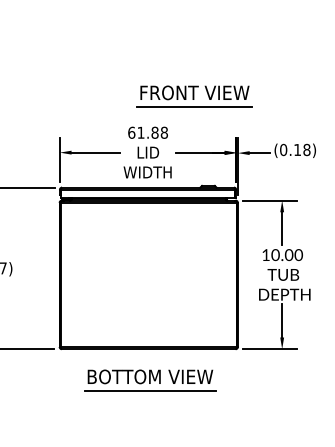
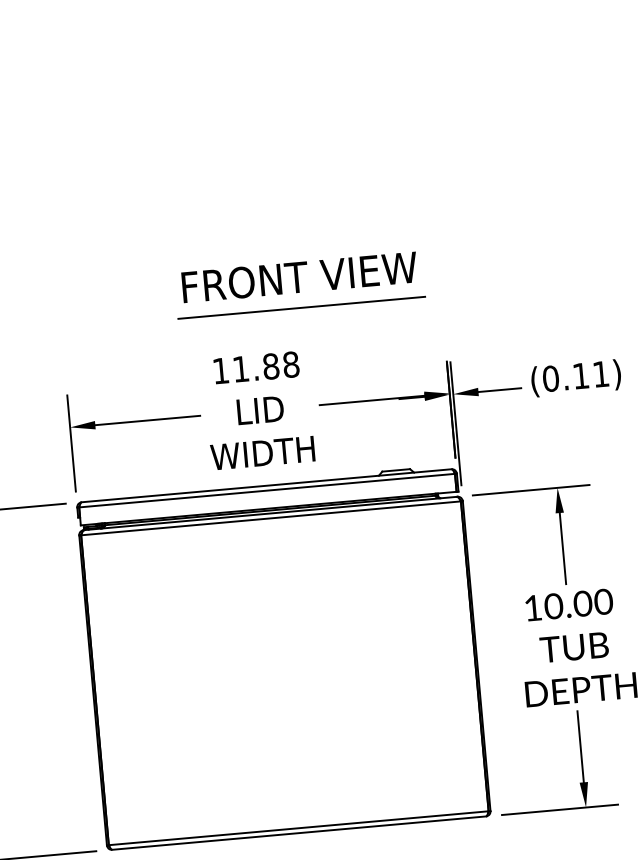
part: (194, 96) -> (299, 285), moved
text: (131, 132) -> (220, 370), 61.88 -> 11.88
text: (306, 149) -> (600, 373), (0.18) -> (0.11)

